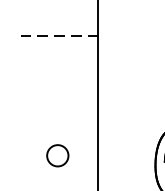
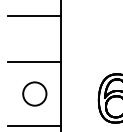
line: (57, 35) -> (34, 15), dashed -> solid
line: (57, 107) -> (34, 62), added
circle: (57, 154) -> (34, 93), size x1.67

